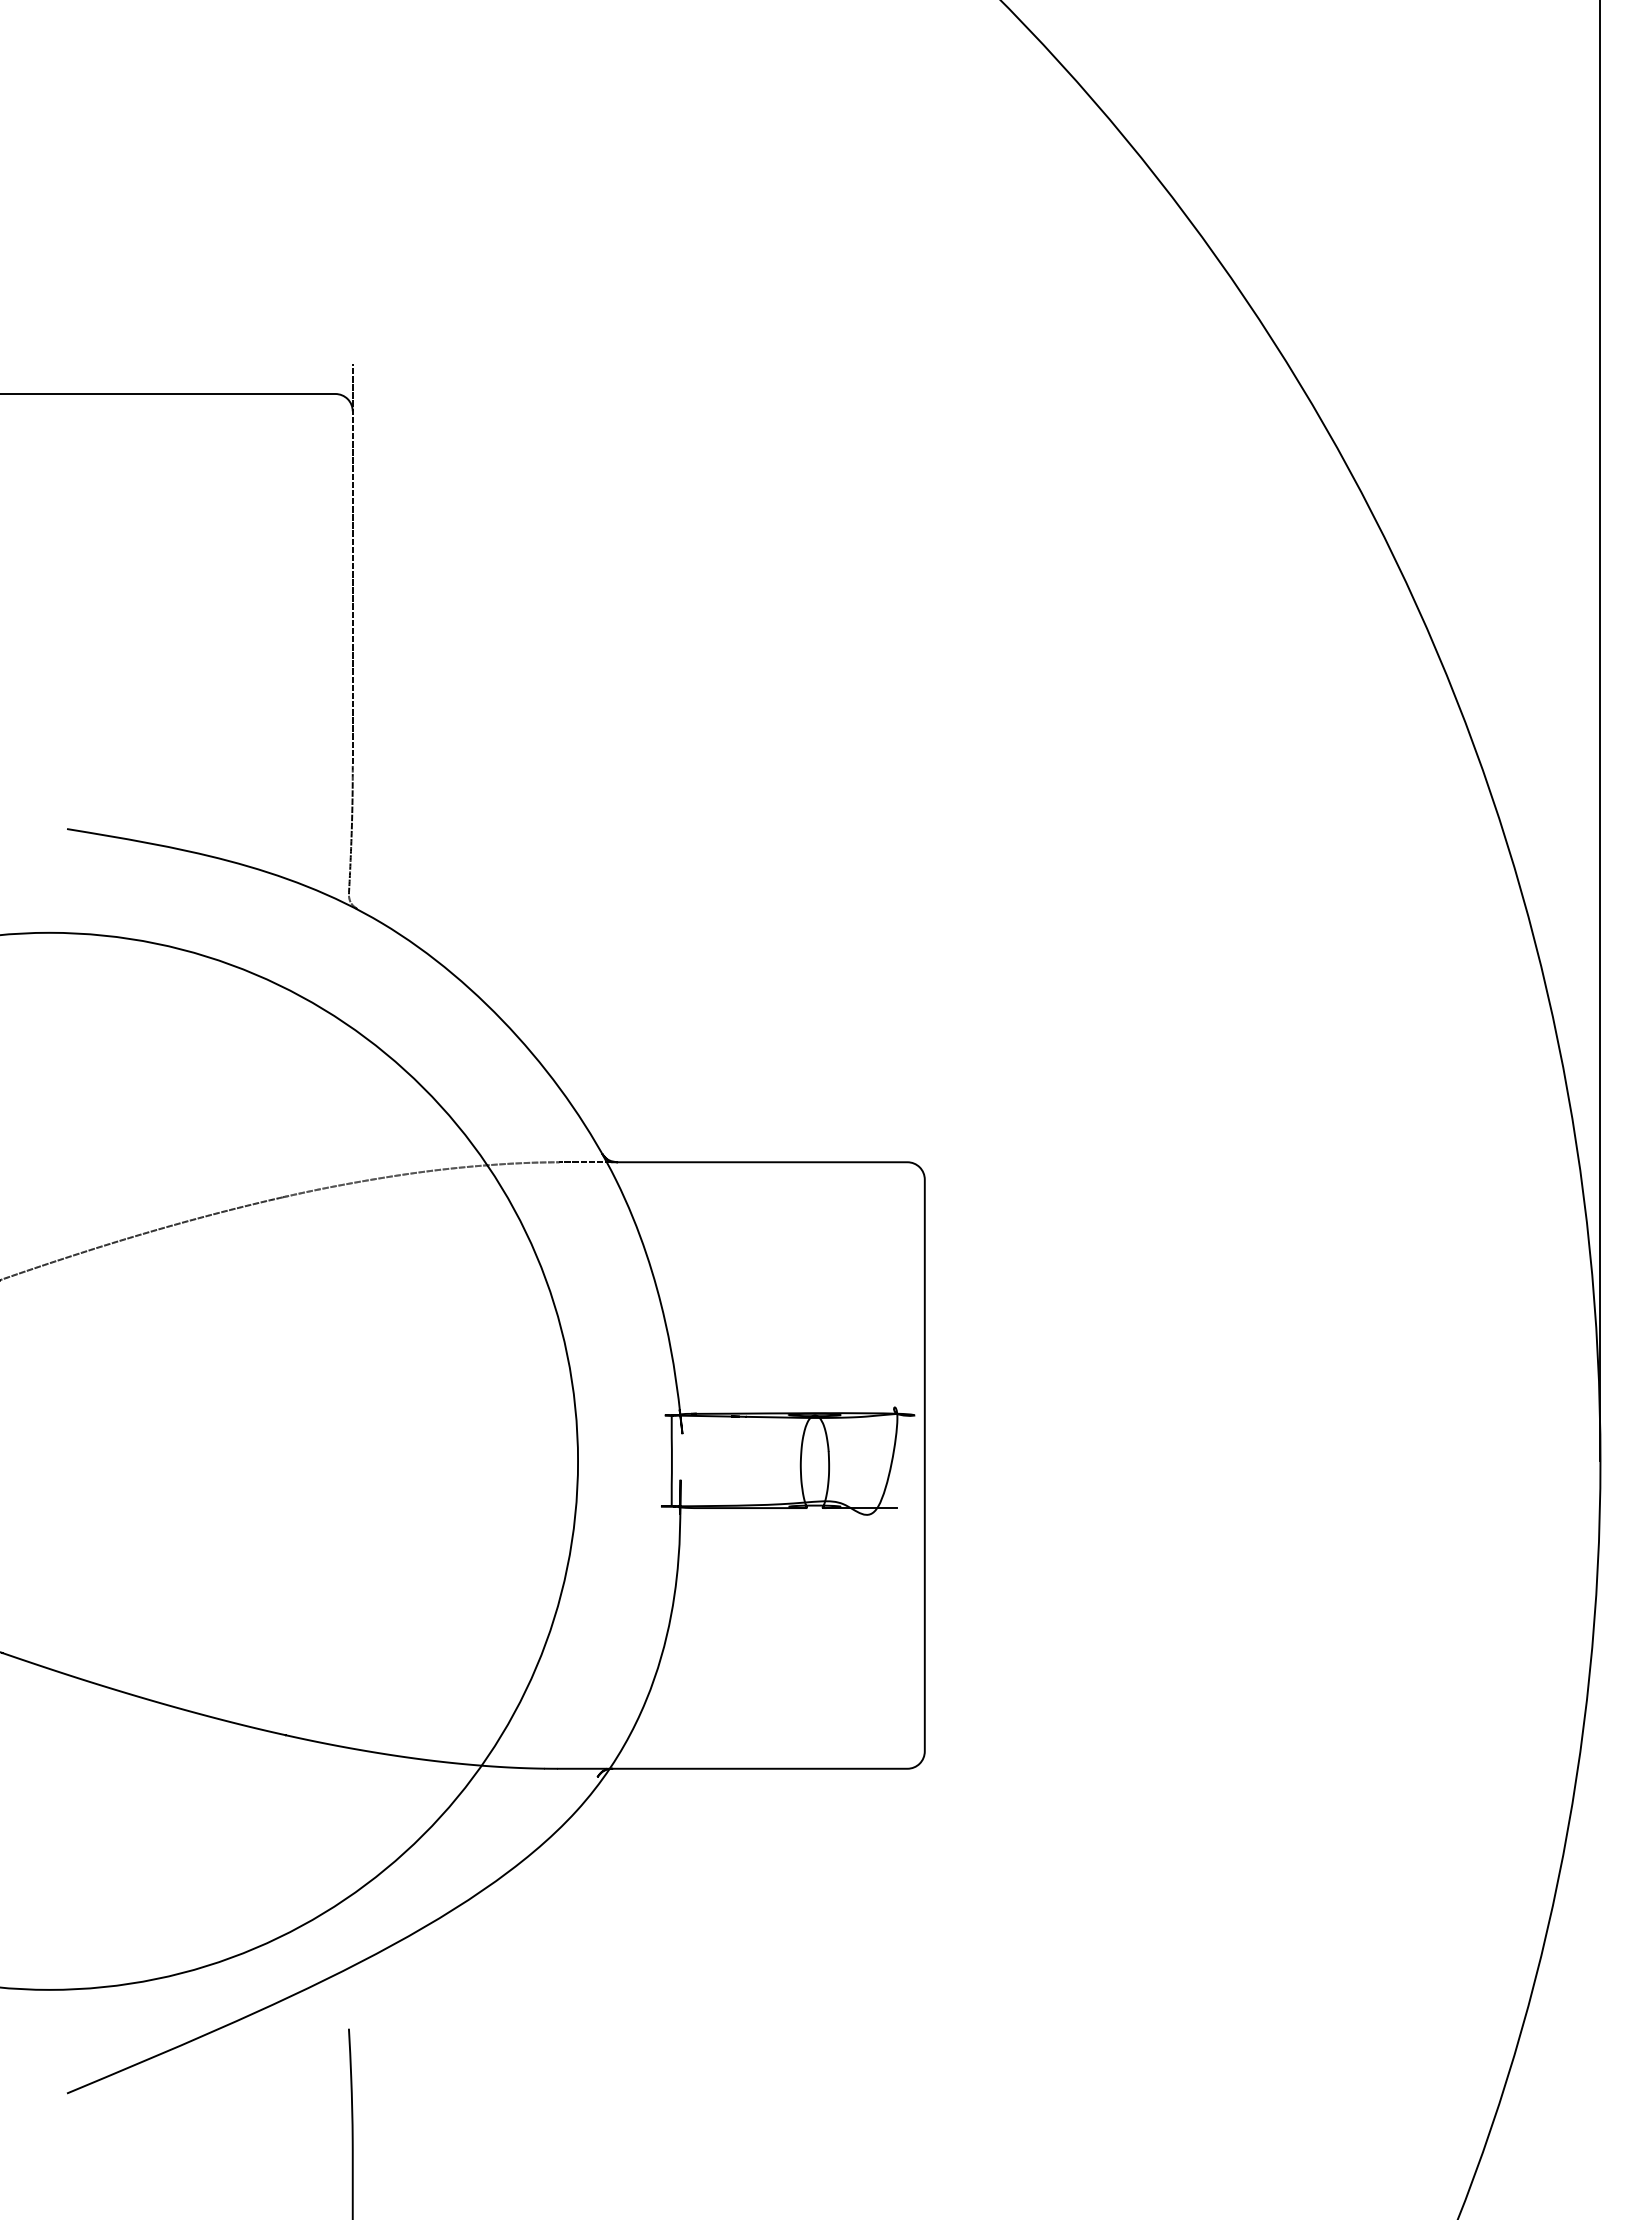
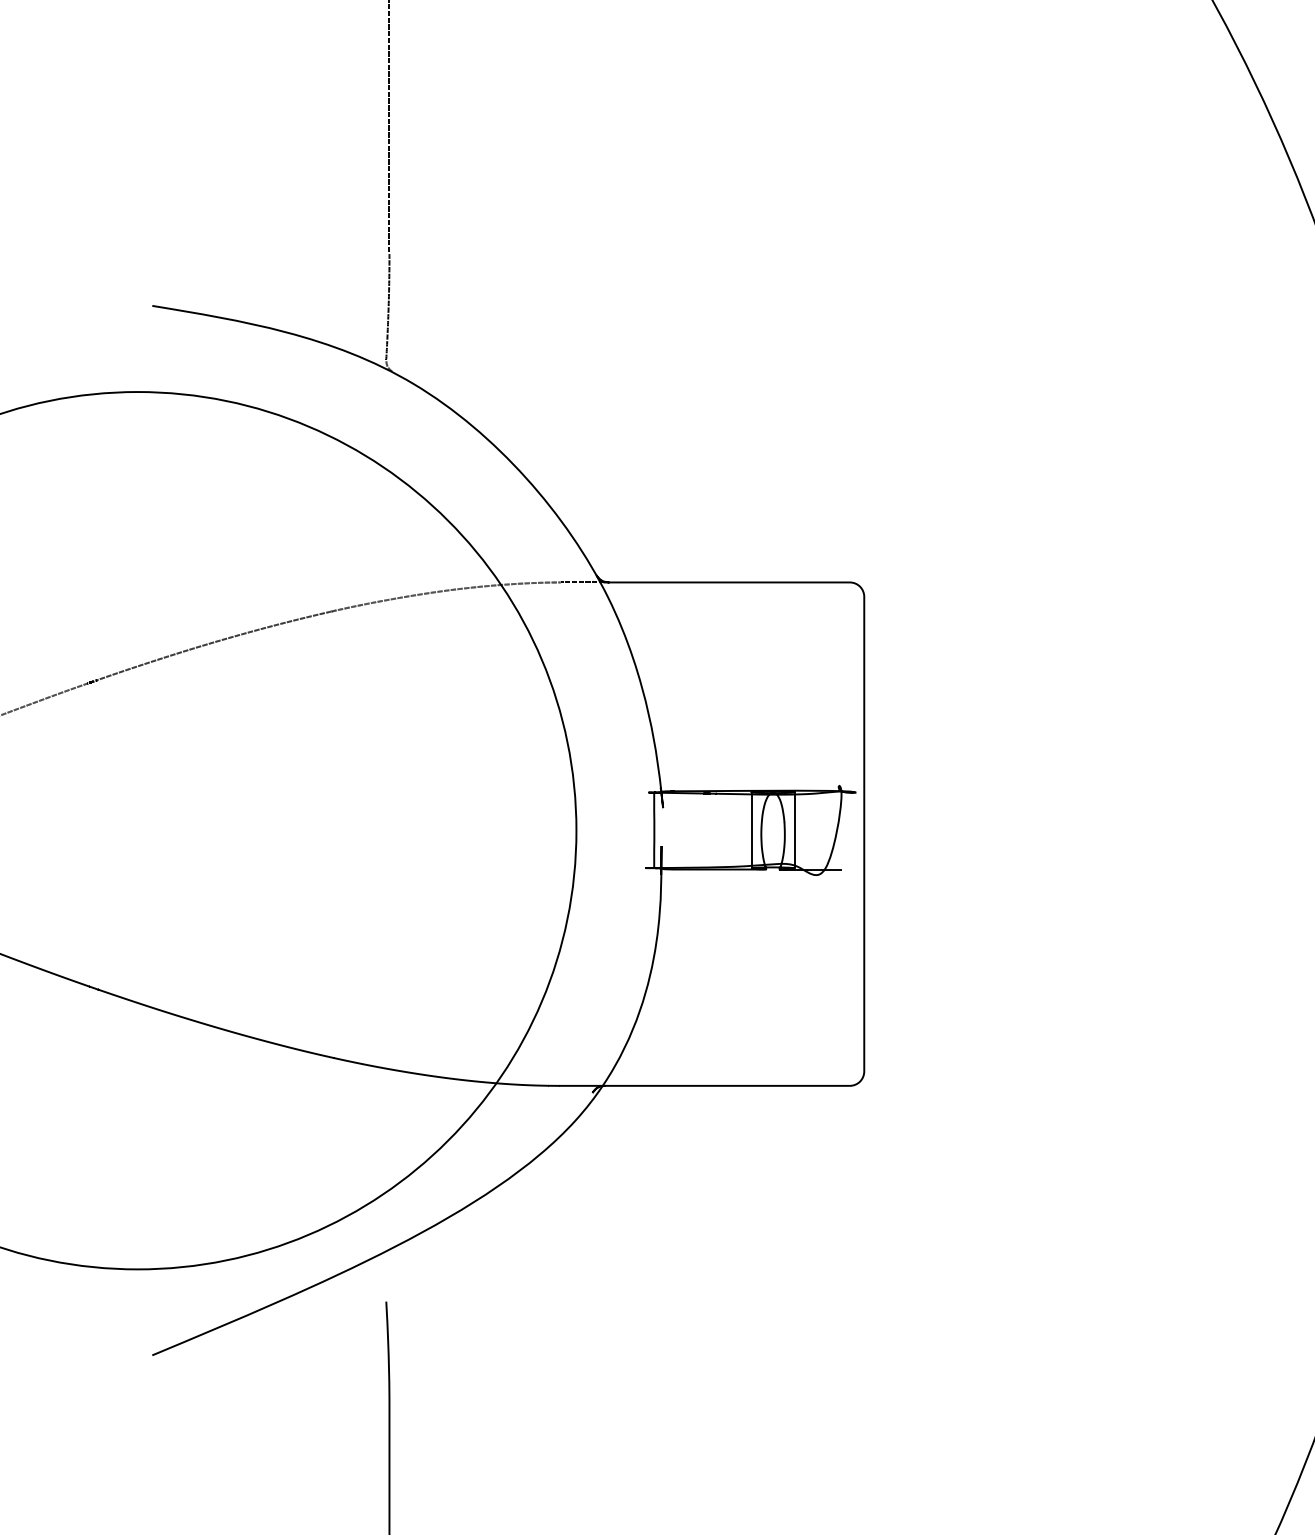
line: (789, 1460) -> (751, 829), added
line: (841, 1460) -> (795, 829), added

